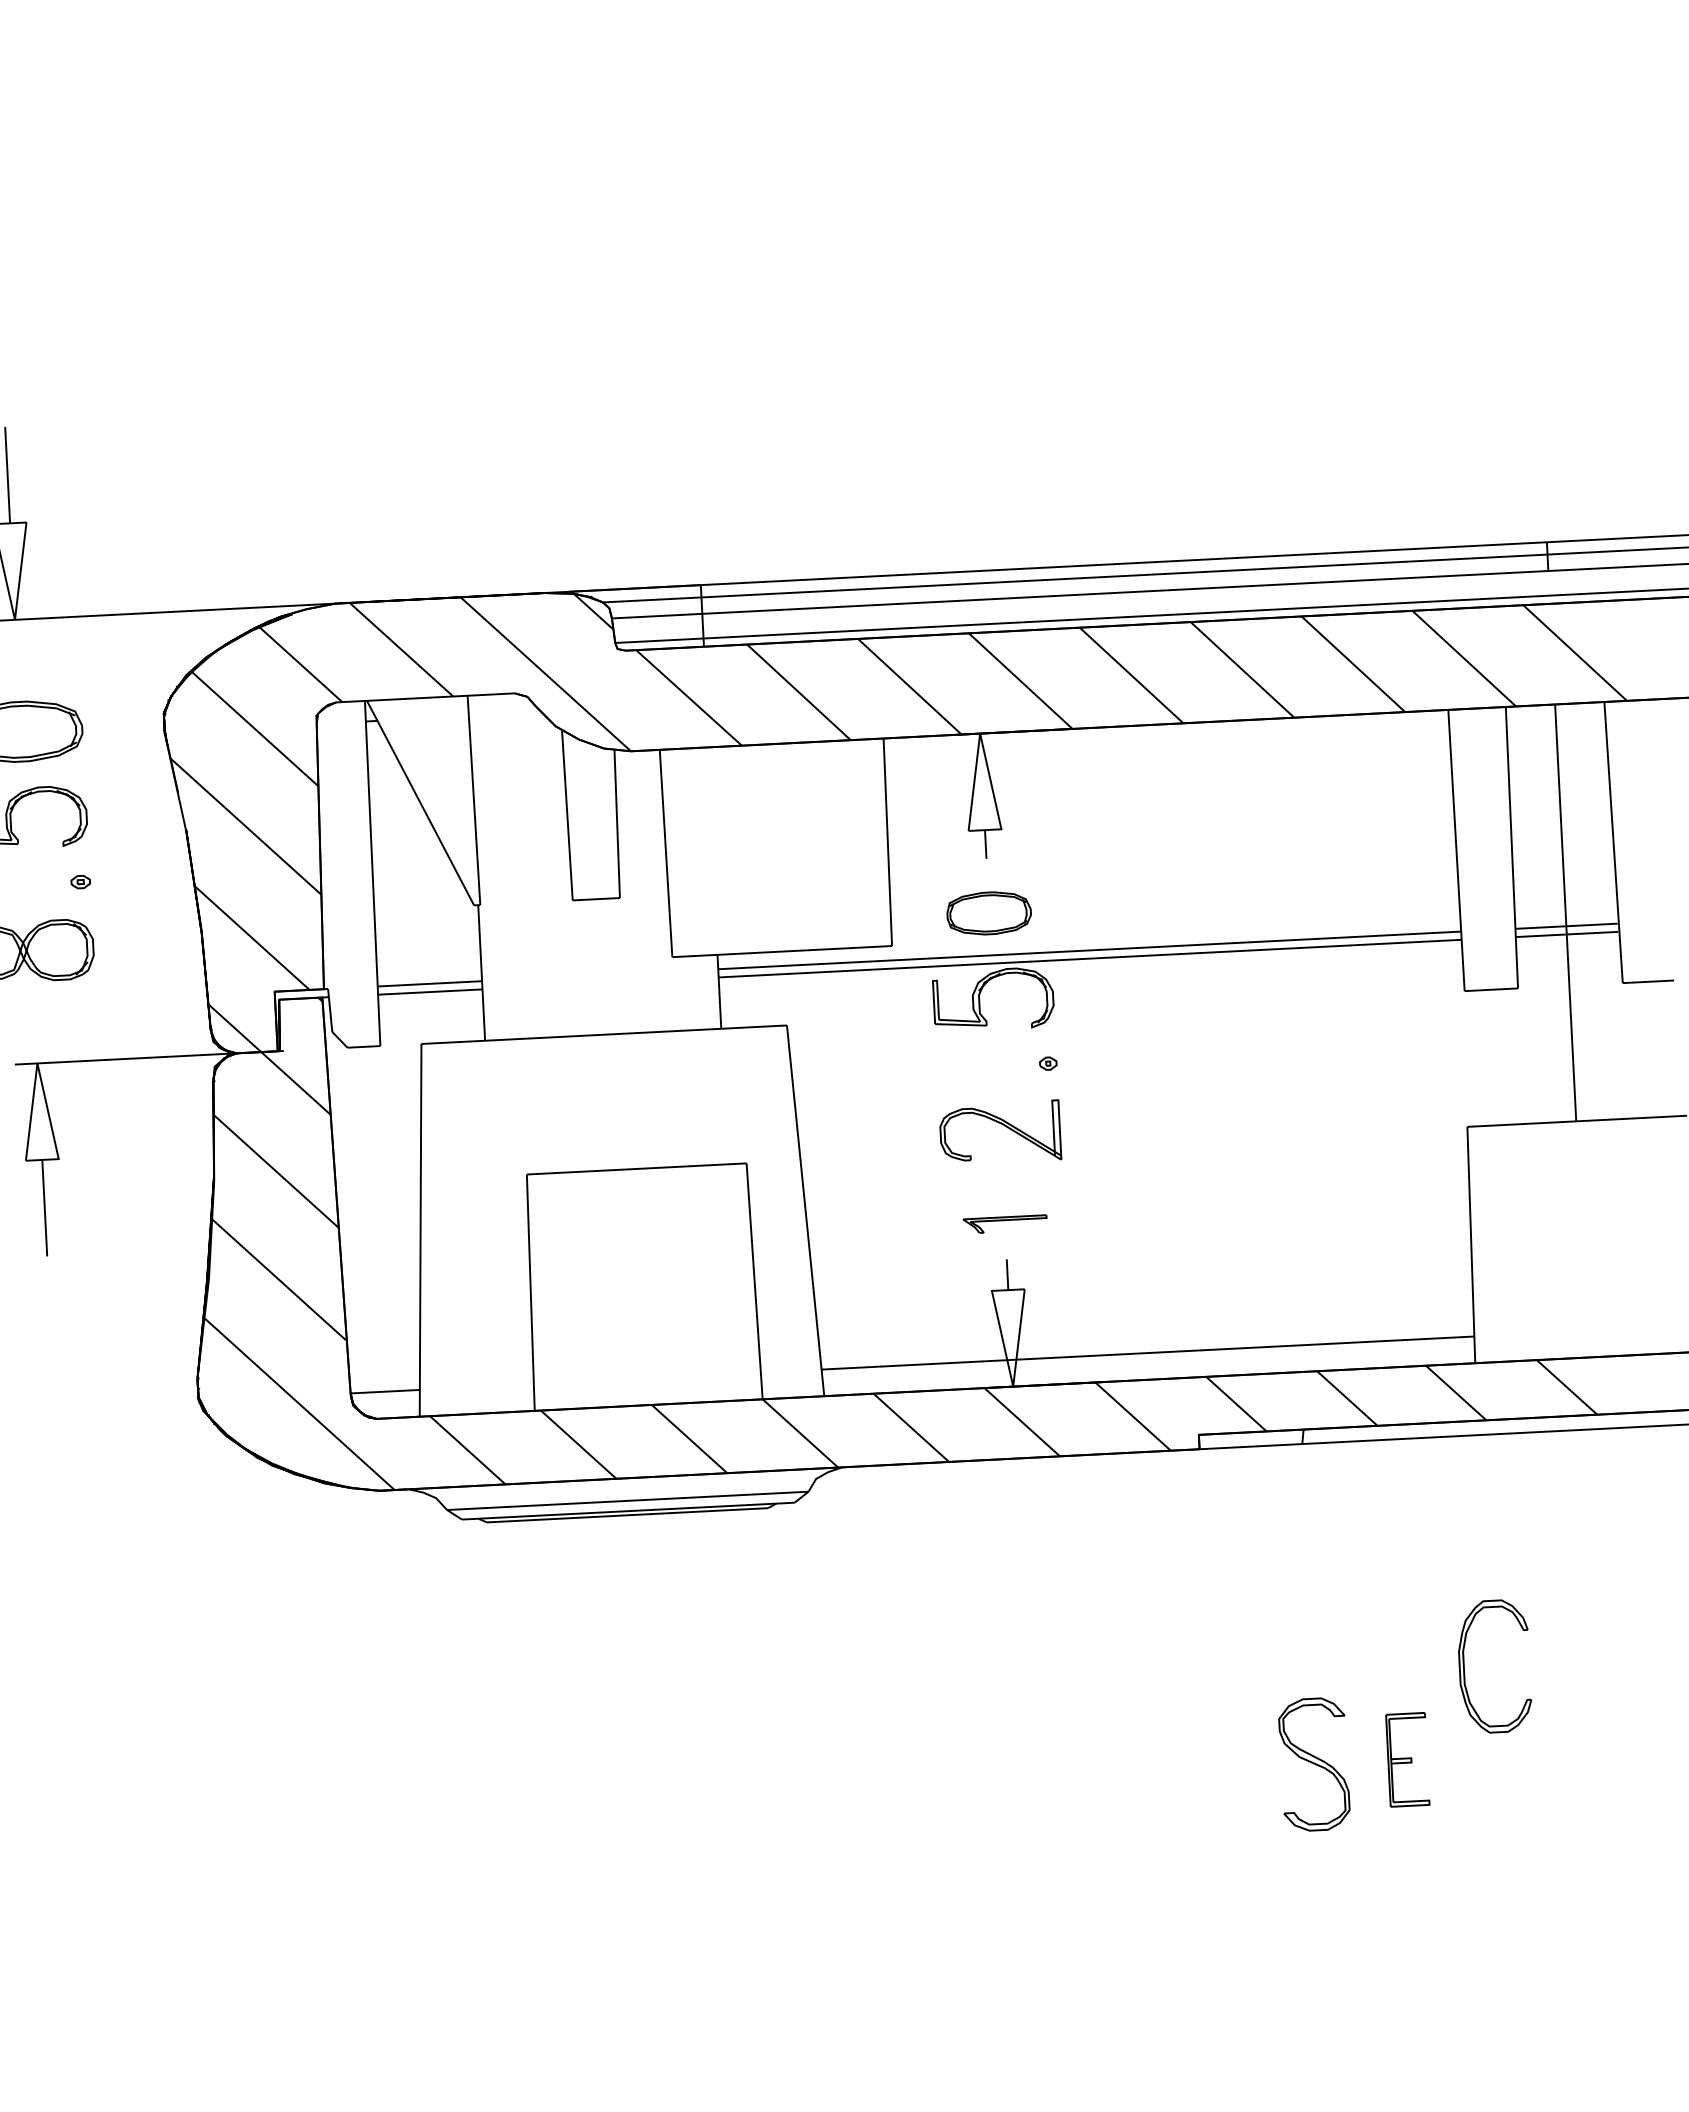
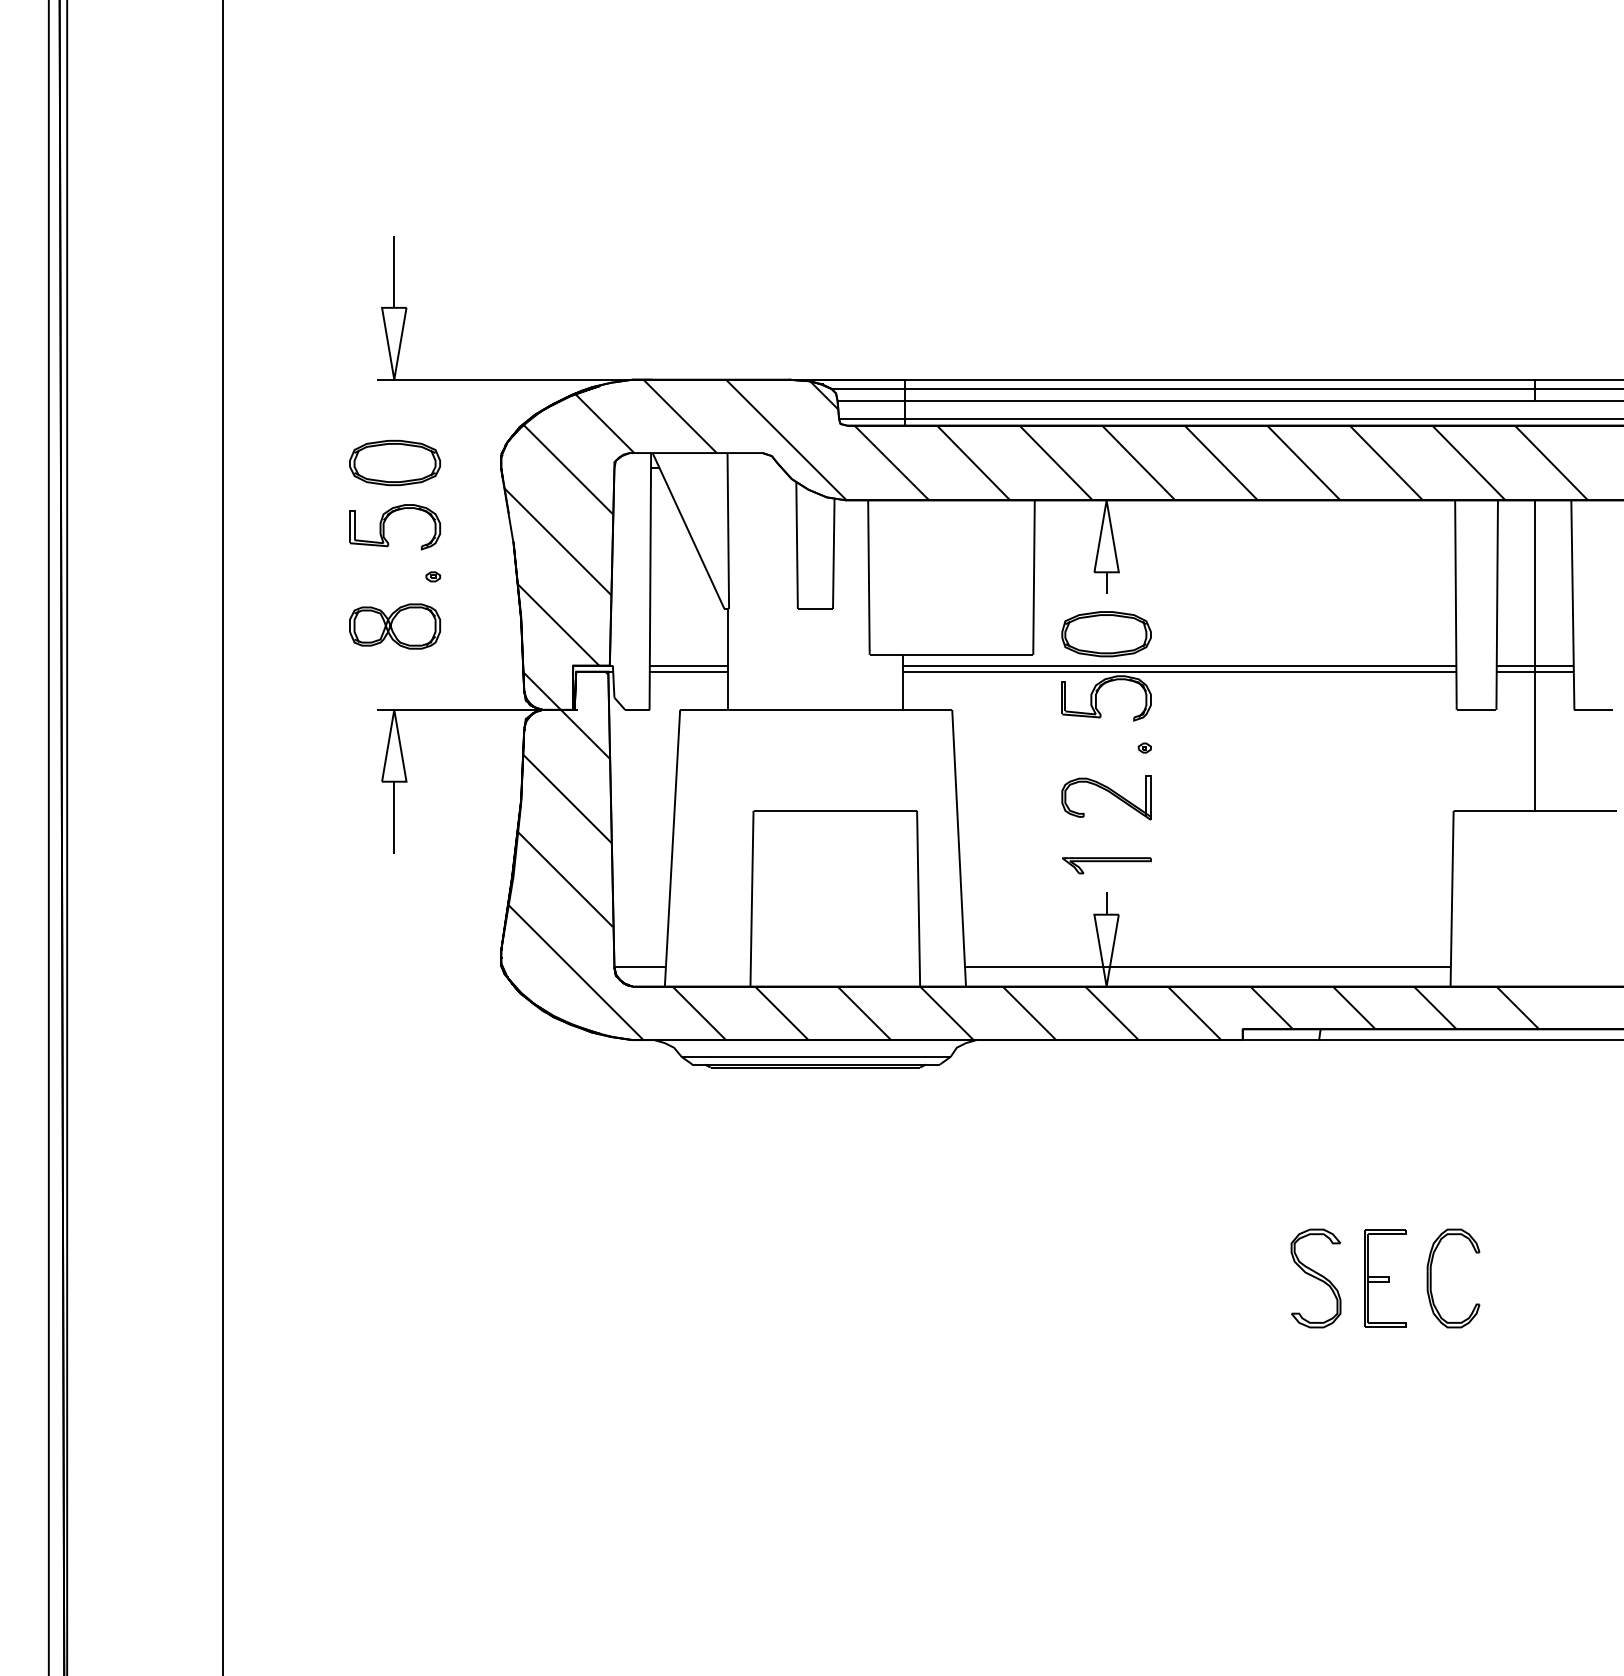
part: (989, 913) -> (1106, 634), size x1.43
part: (1004, 1224) -> (1106, 865), size x1.43
part: (1464, 1668) -> (1431, 1278), moved
part: (1407, 1759) -> (1385, 1278), size x1.43

